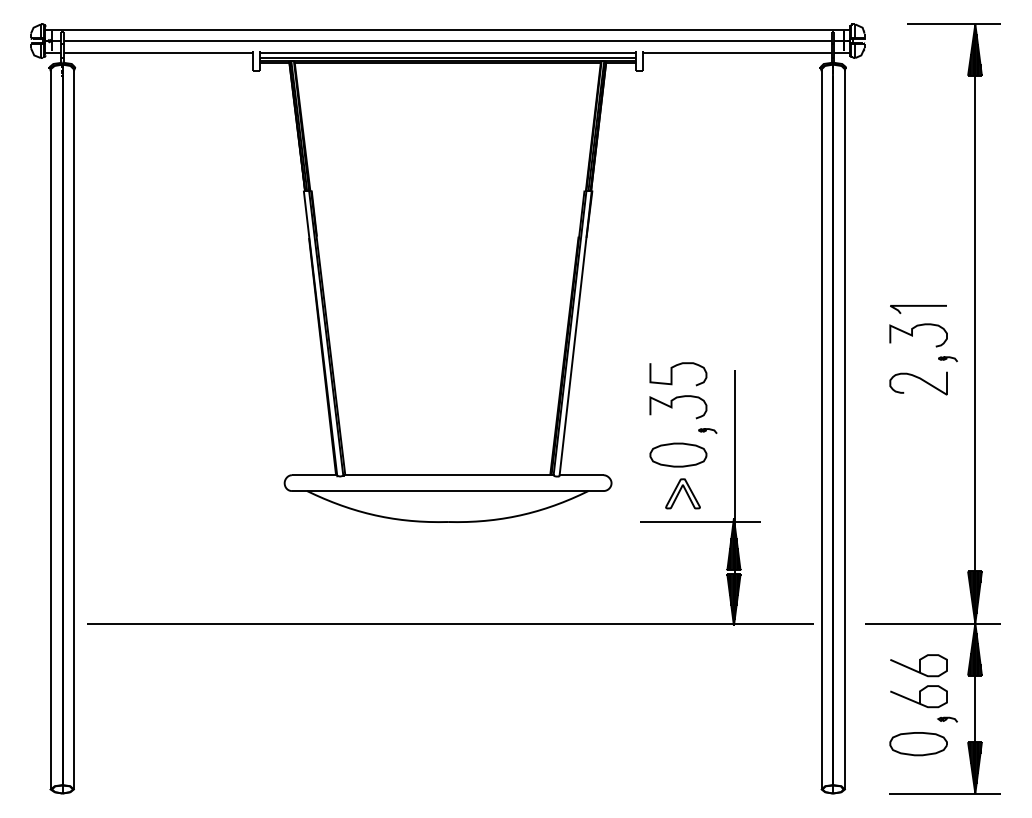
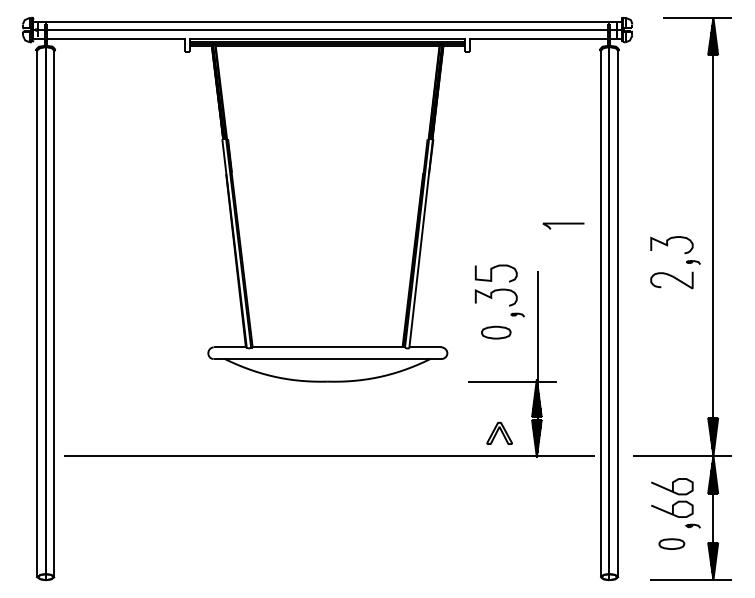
line: (918, 306) -> (563, 224), moved
part: (678, 454) -> (496, 332), size x0.7
part: (682, 493) -> (499, 433), moved
part: (918, 744) -> (671, 544), size x0.6

